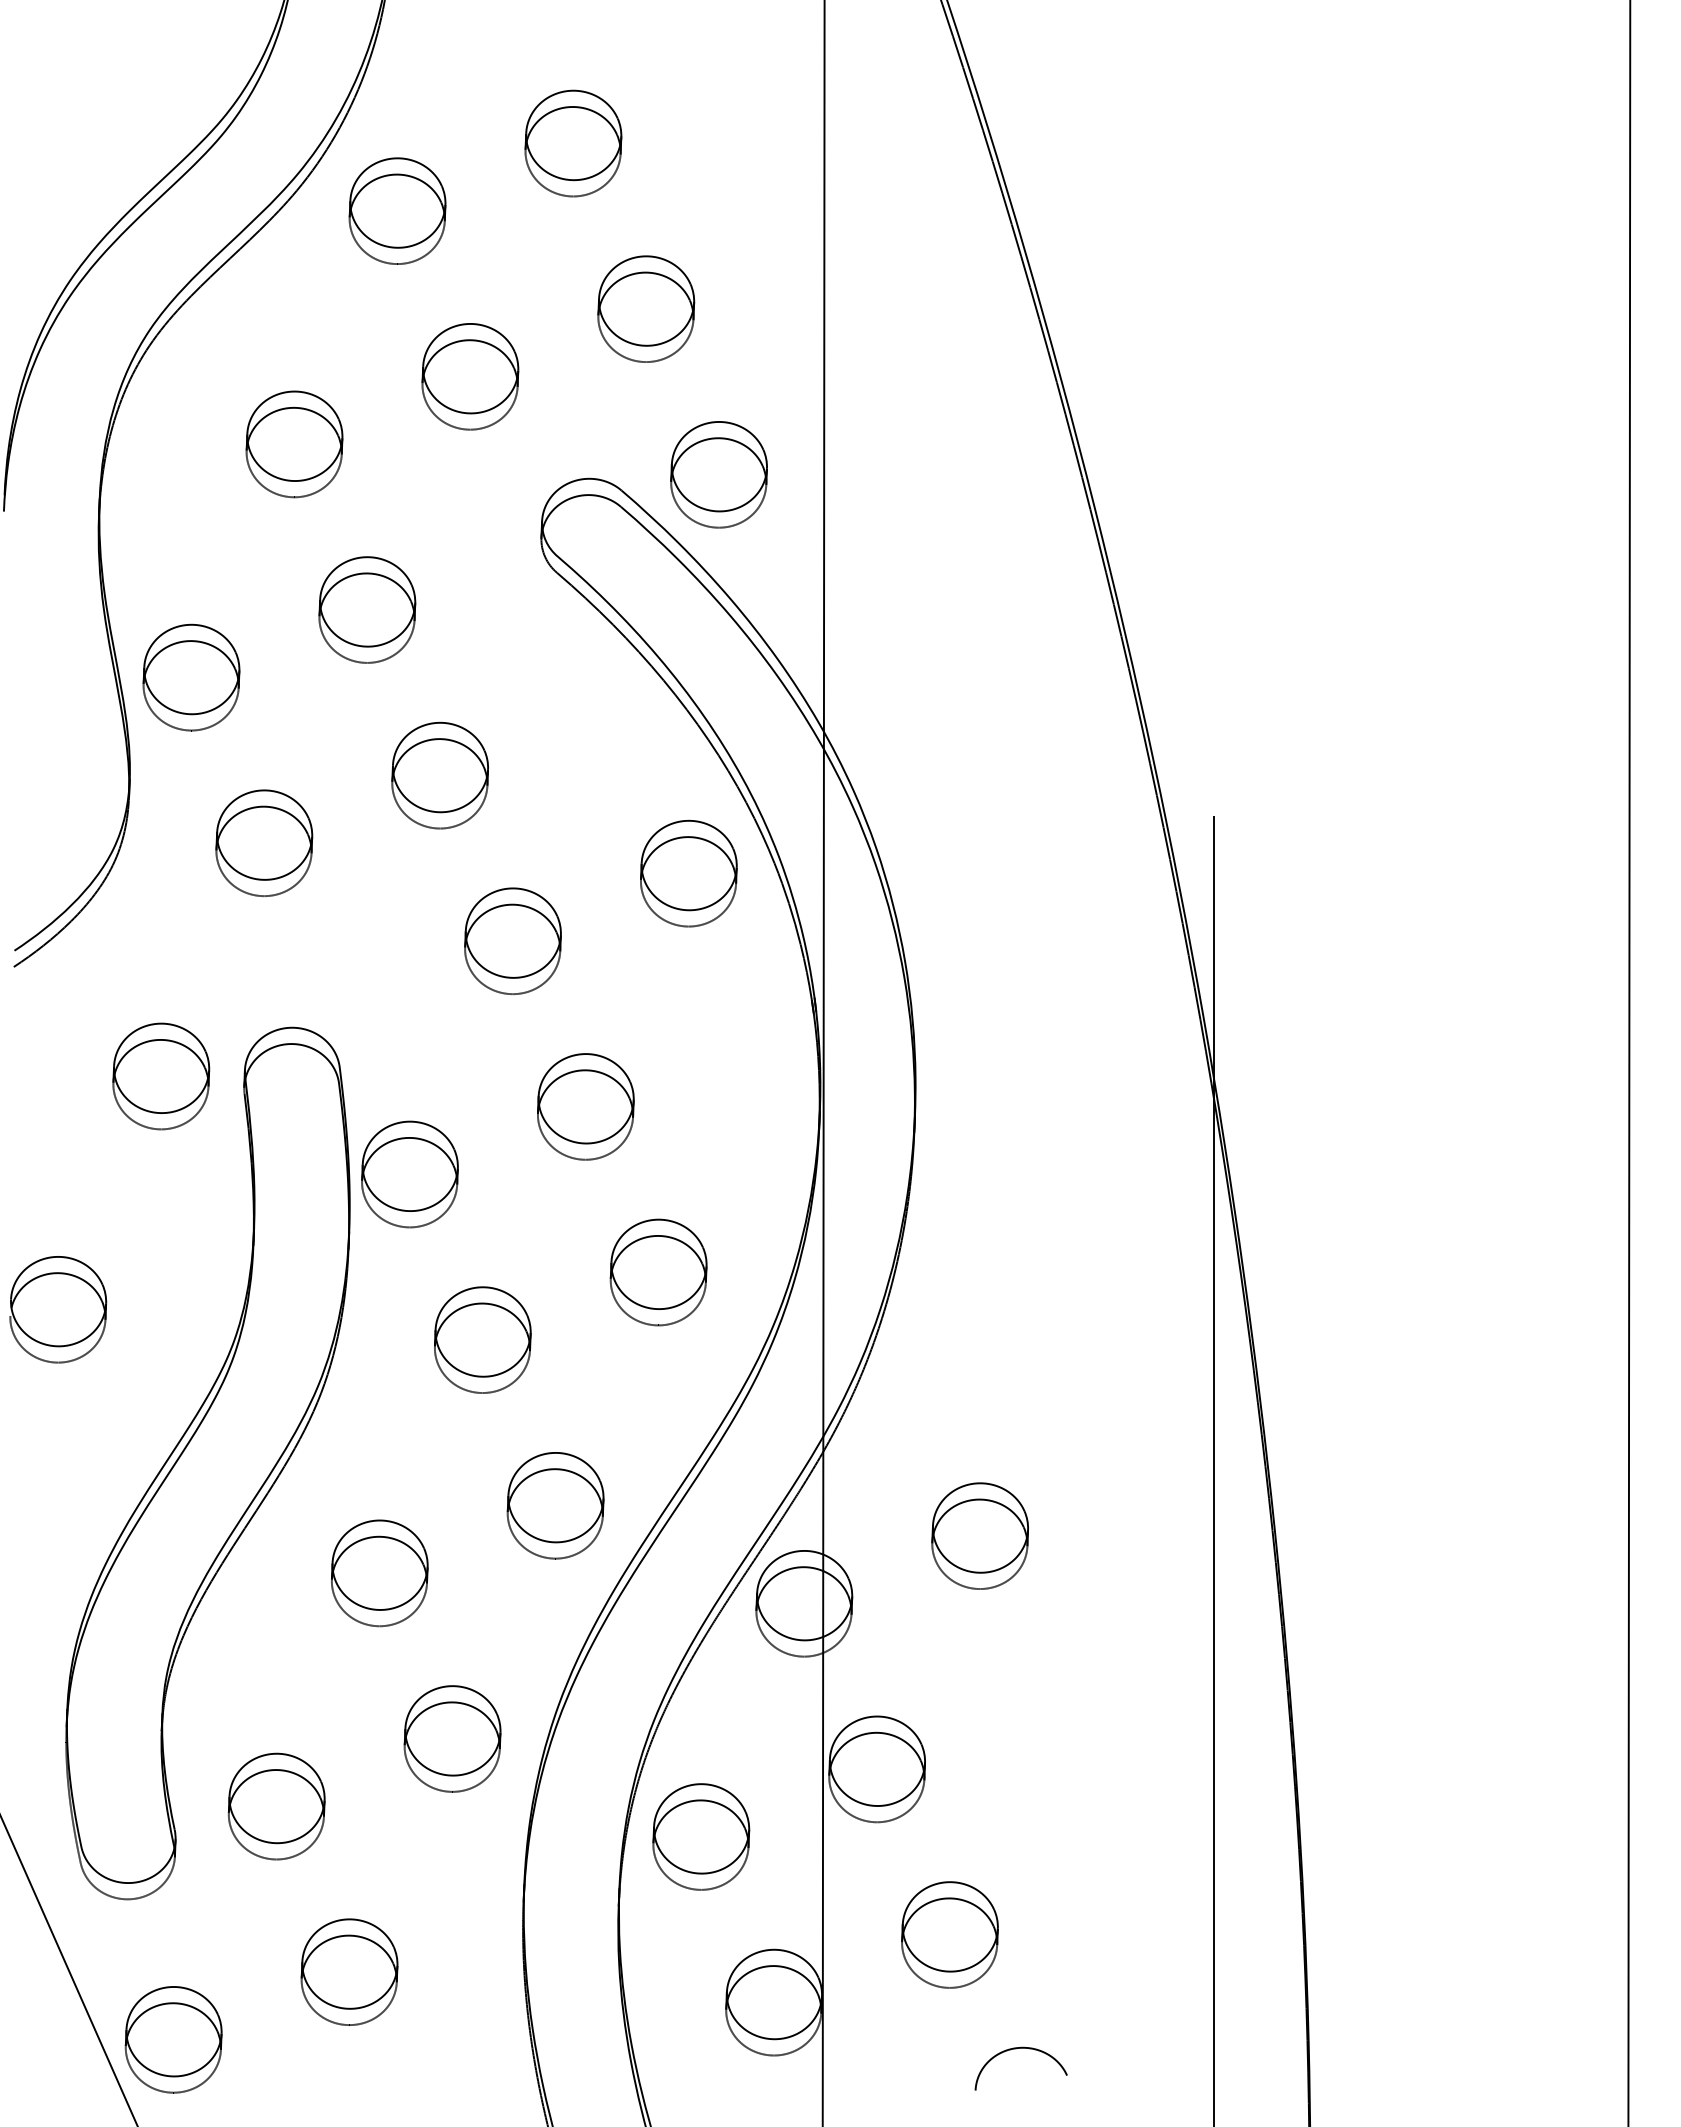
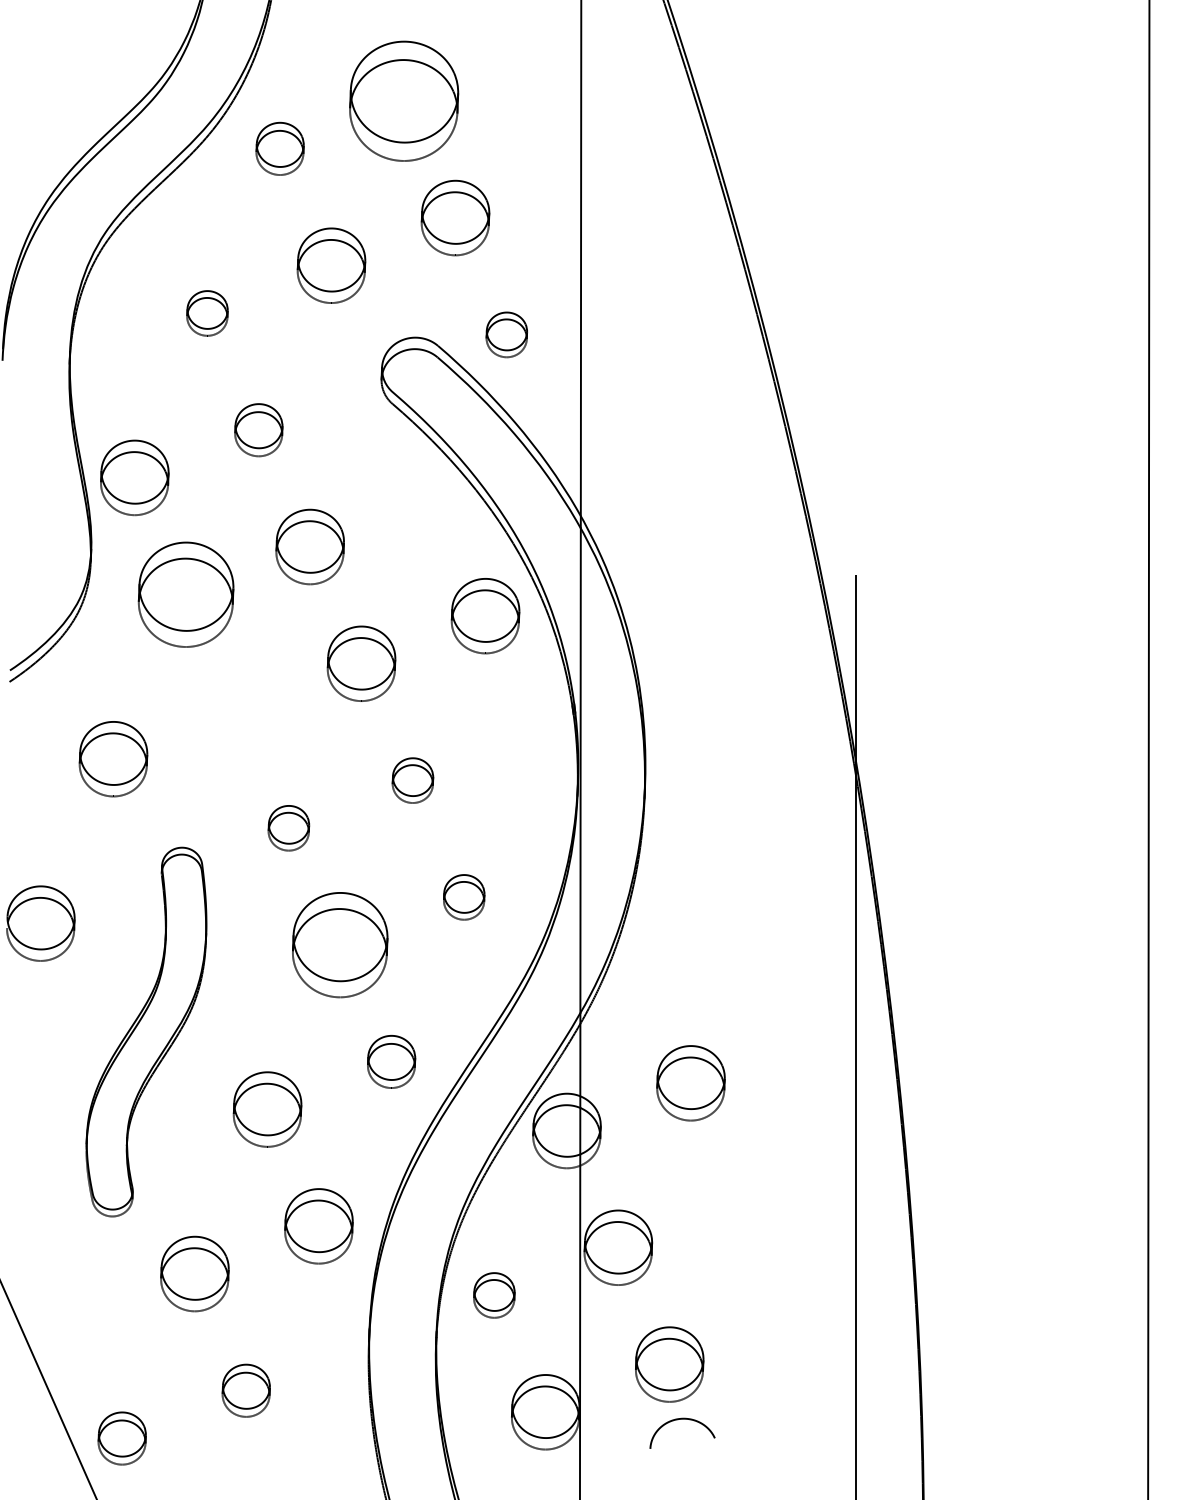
part: (573, 143) -> (404, 101), size x1.6
part: (397, 210) -> (280, 148), size x0.7
part: (294, 444) -> (207, 313), size x0.6
part: (718, 474) -> (506, 334), size x0.6
part: (367, 609) -> (258, 429), size x0.7
part: (264, 842) -> (186, 594), size x1.4
part: (585, 1106) -> (412, 780), size x0.6
part: (409, 1174) -> (288, 828), size x0.6
part: (658, 1272) -> (464, 897), size x0.6
part: (482, 1339) -> (340, 944), size x1.4
part: (207, 1463) -> (146, 1032), size x0.6
part: (555, 1505) -> (391, 1061), size x0.7
part: (701, 1836) -> (494, 1295), size x0.6
part: (349, 1971) -> (246, 1390), size x0.7
part: (173, 2039) -> (122, 1438), size x0.7
curve: (1016, 2049) -> (679, 1419), moved

